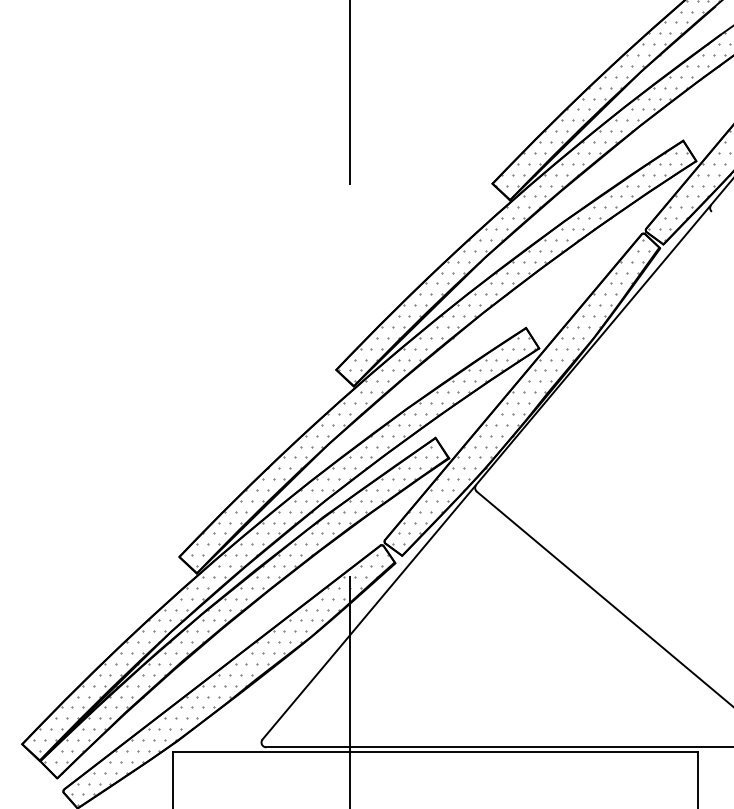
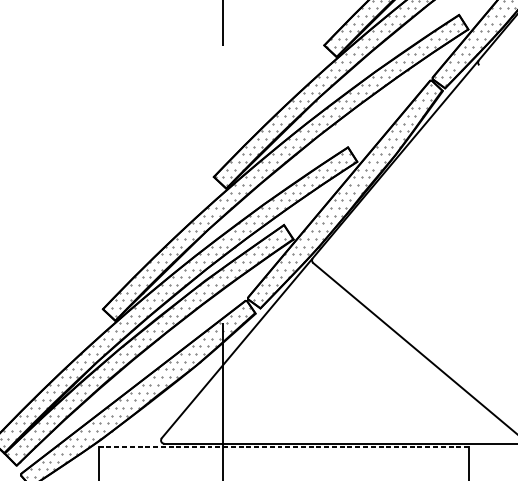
line: (436, 751) -> (284, 446), solid -> dashed

